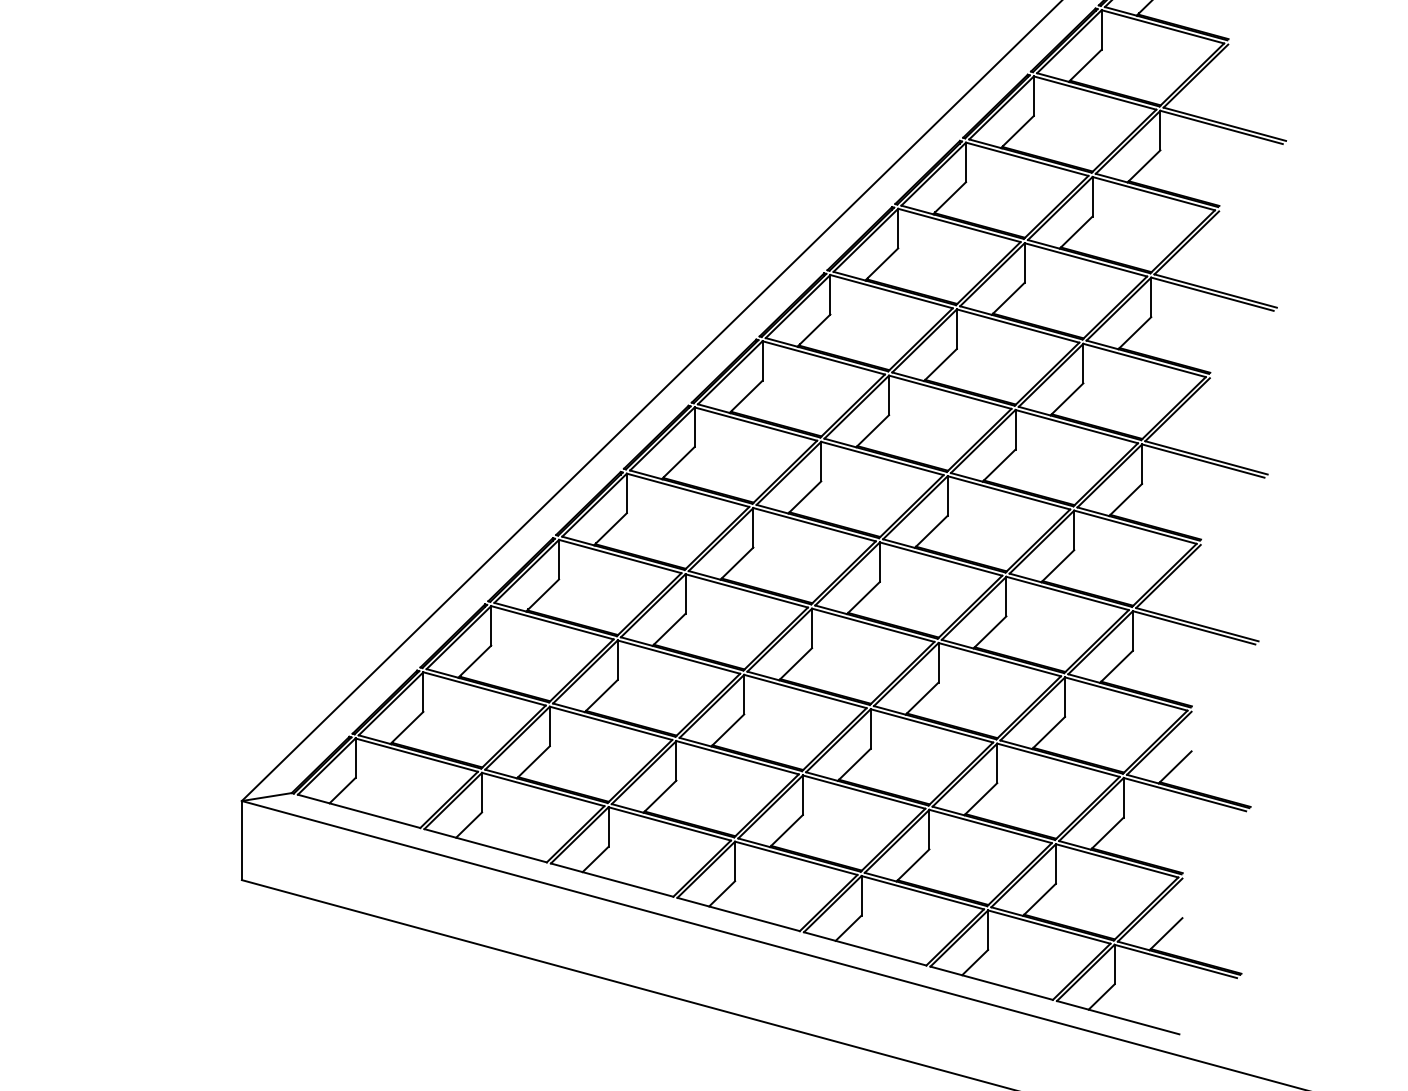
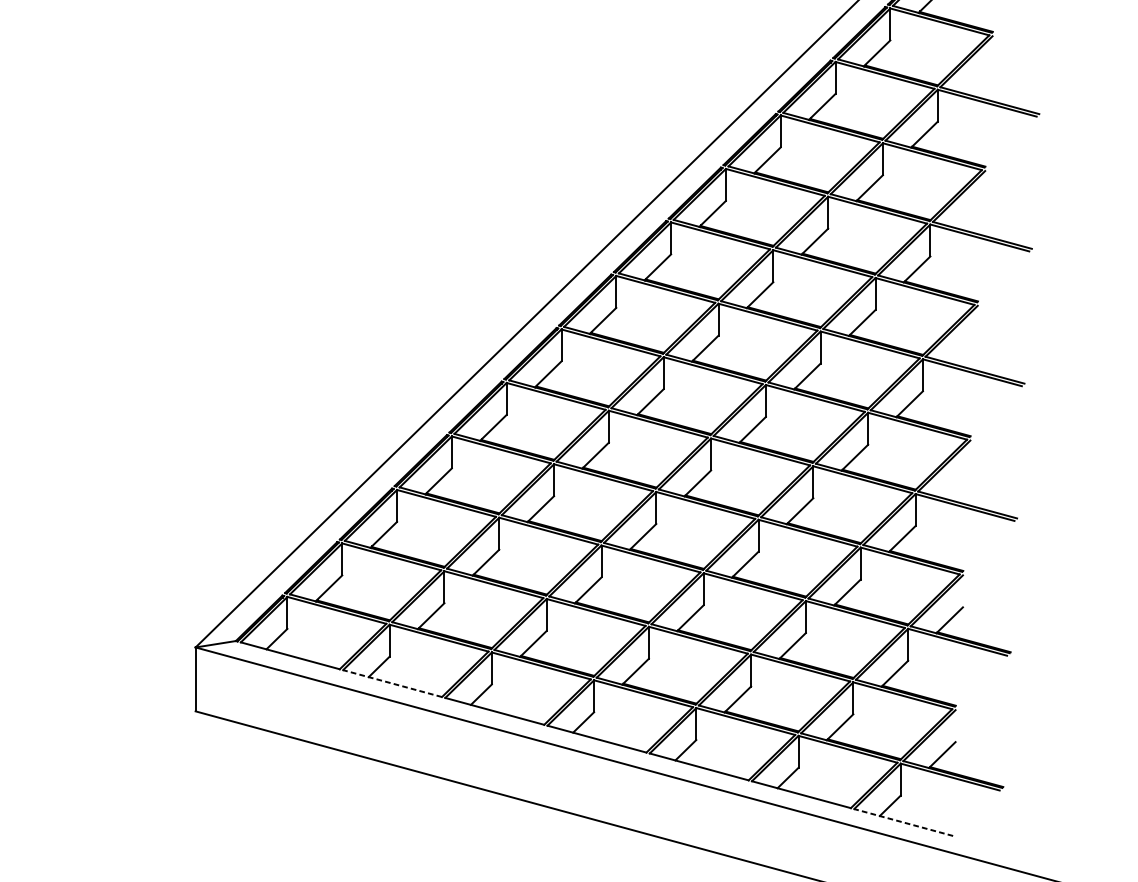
line: (485, 845) -> (392, 683), solid -> dashed
line: (1117, 1017) -> (903, 822), solid -> dashed

